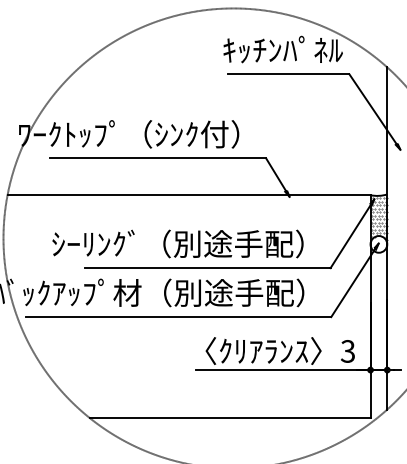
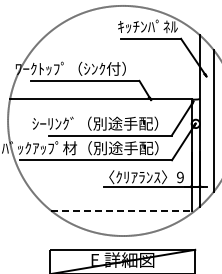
hatch: (380, 217) -> (196, 110), removed
text: (346, 351) -> (179, 177), 3 -> 9
line: (232, 417) -> (122, 210), solid -> dashed

